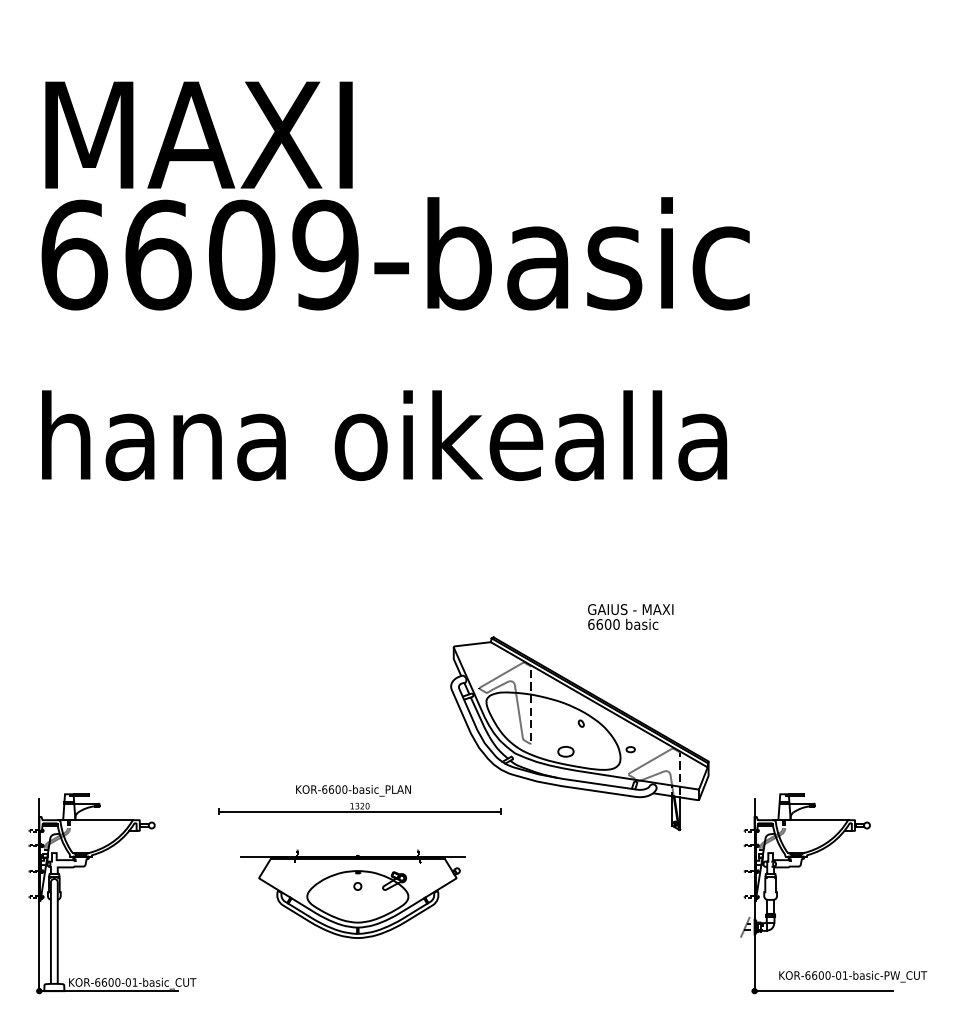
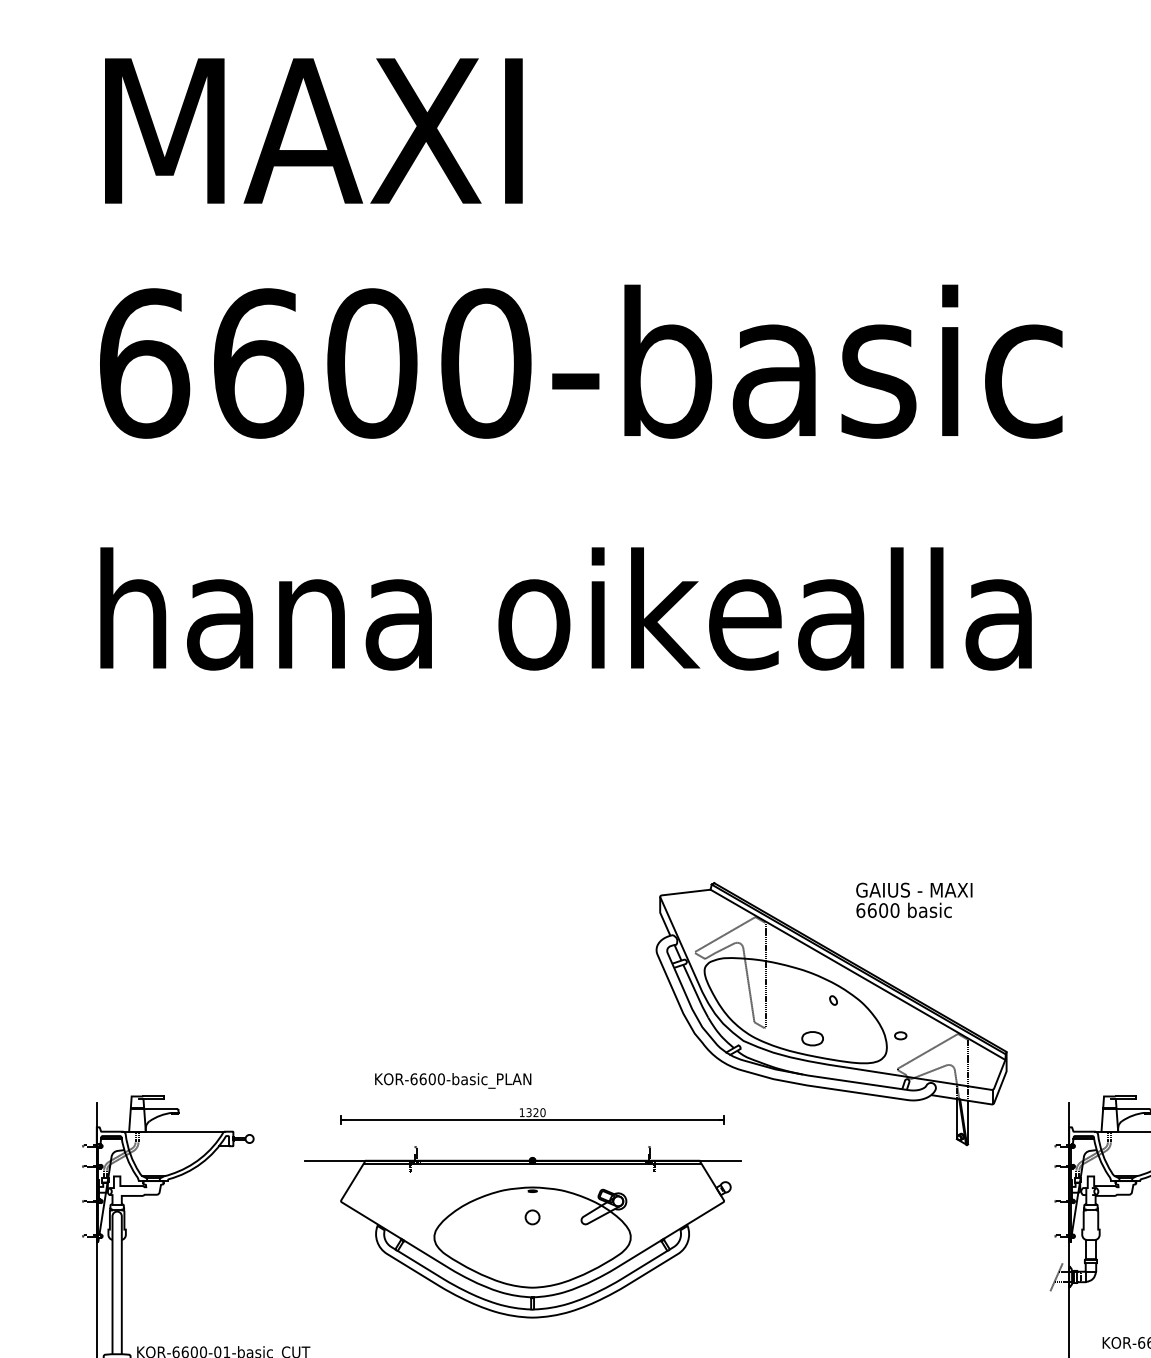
text: (198, 134) -> (313, 130), moved
text: (325, 254) -> (485, 362), 6609-basic -> 6600-basic
text: (630, 616) -> (914, 899), moved
text: (353, 790) -> (453, 1080), moved
part: (352, 893) -> (522, 1231), size x1.43

